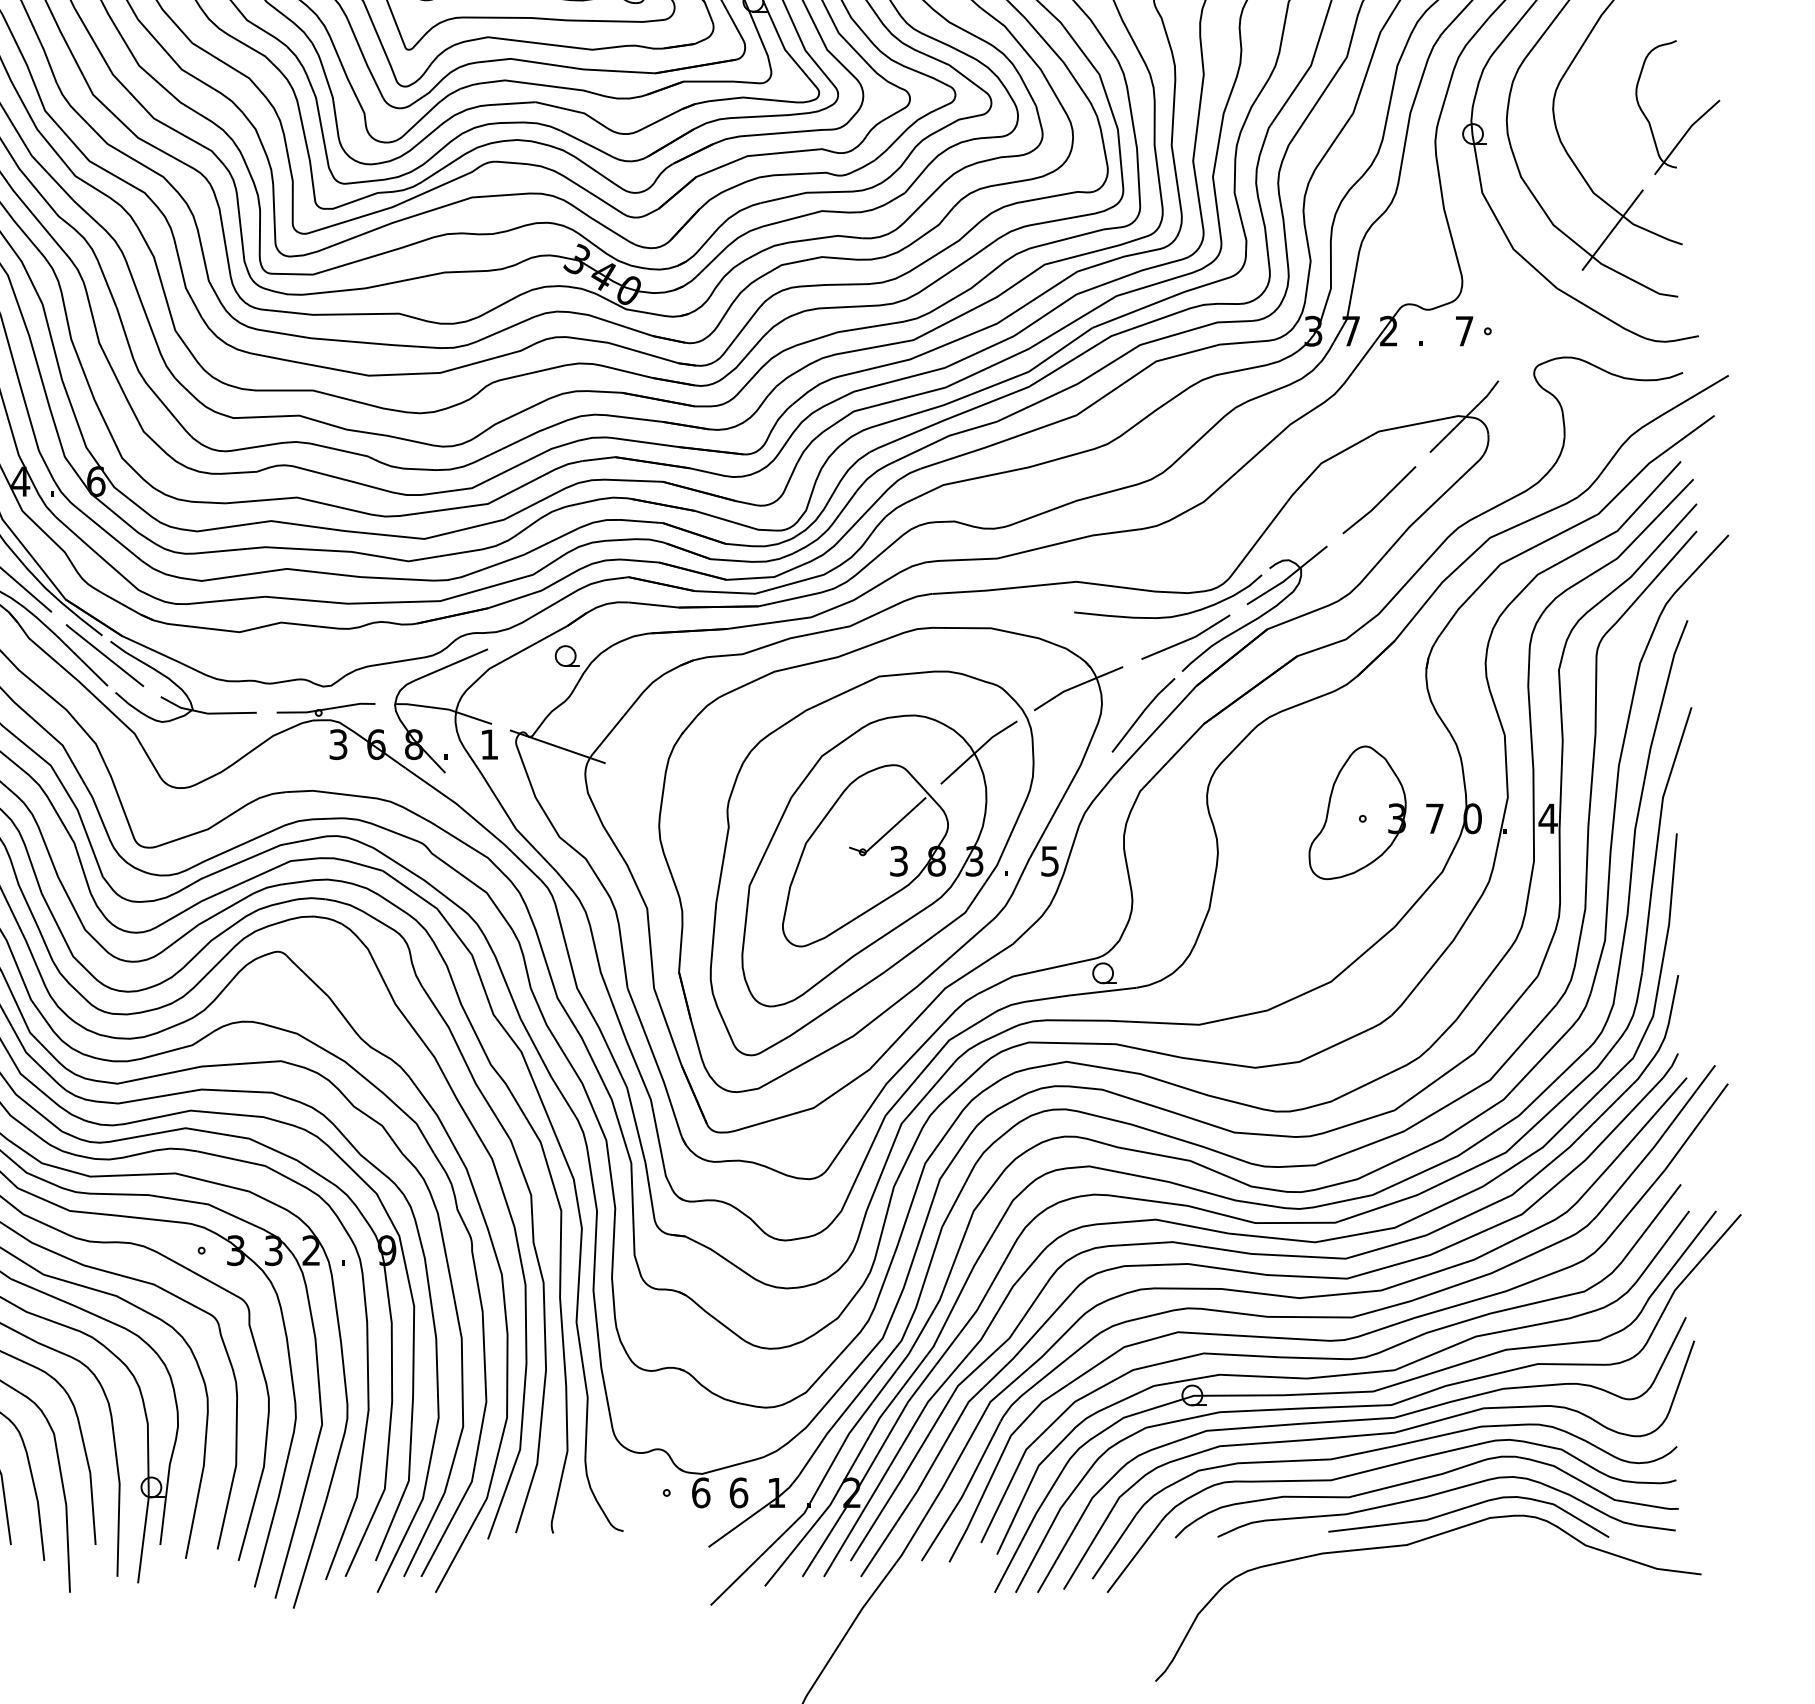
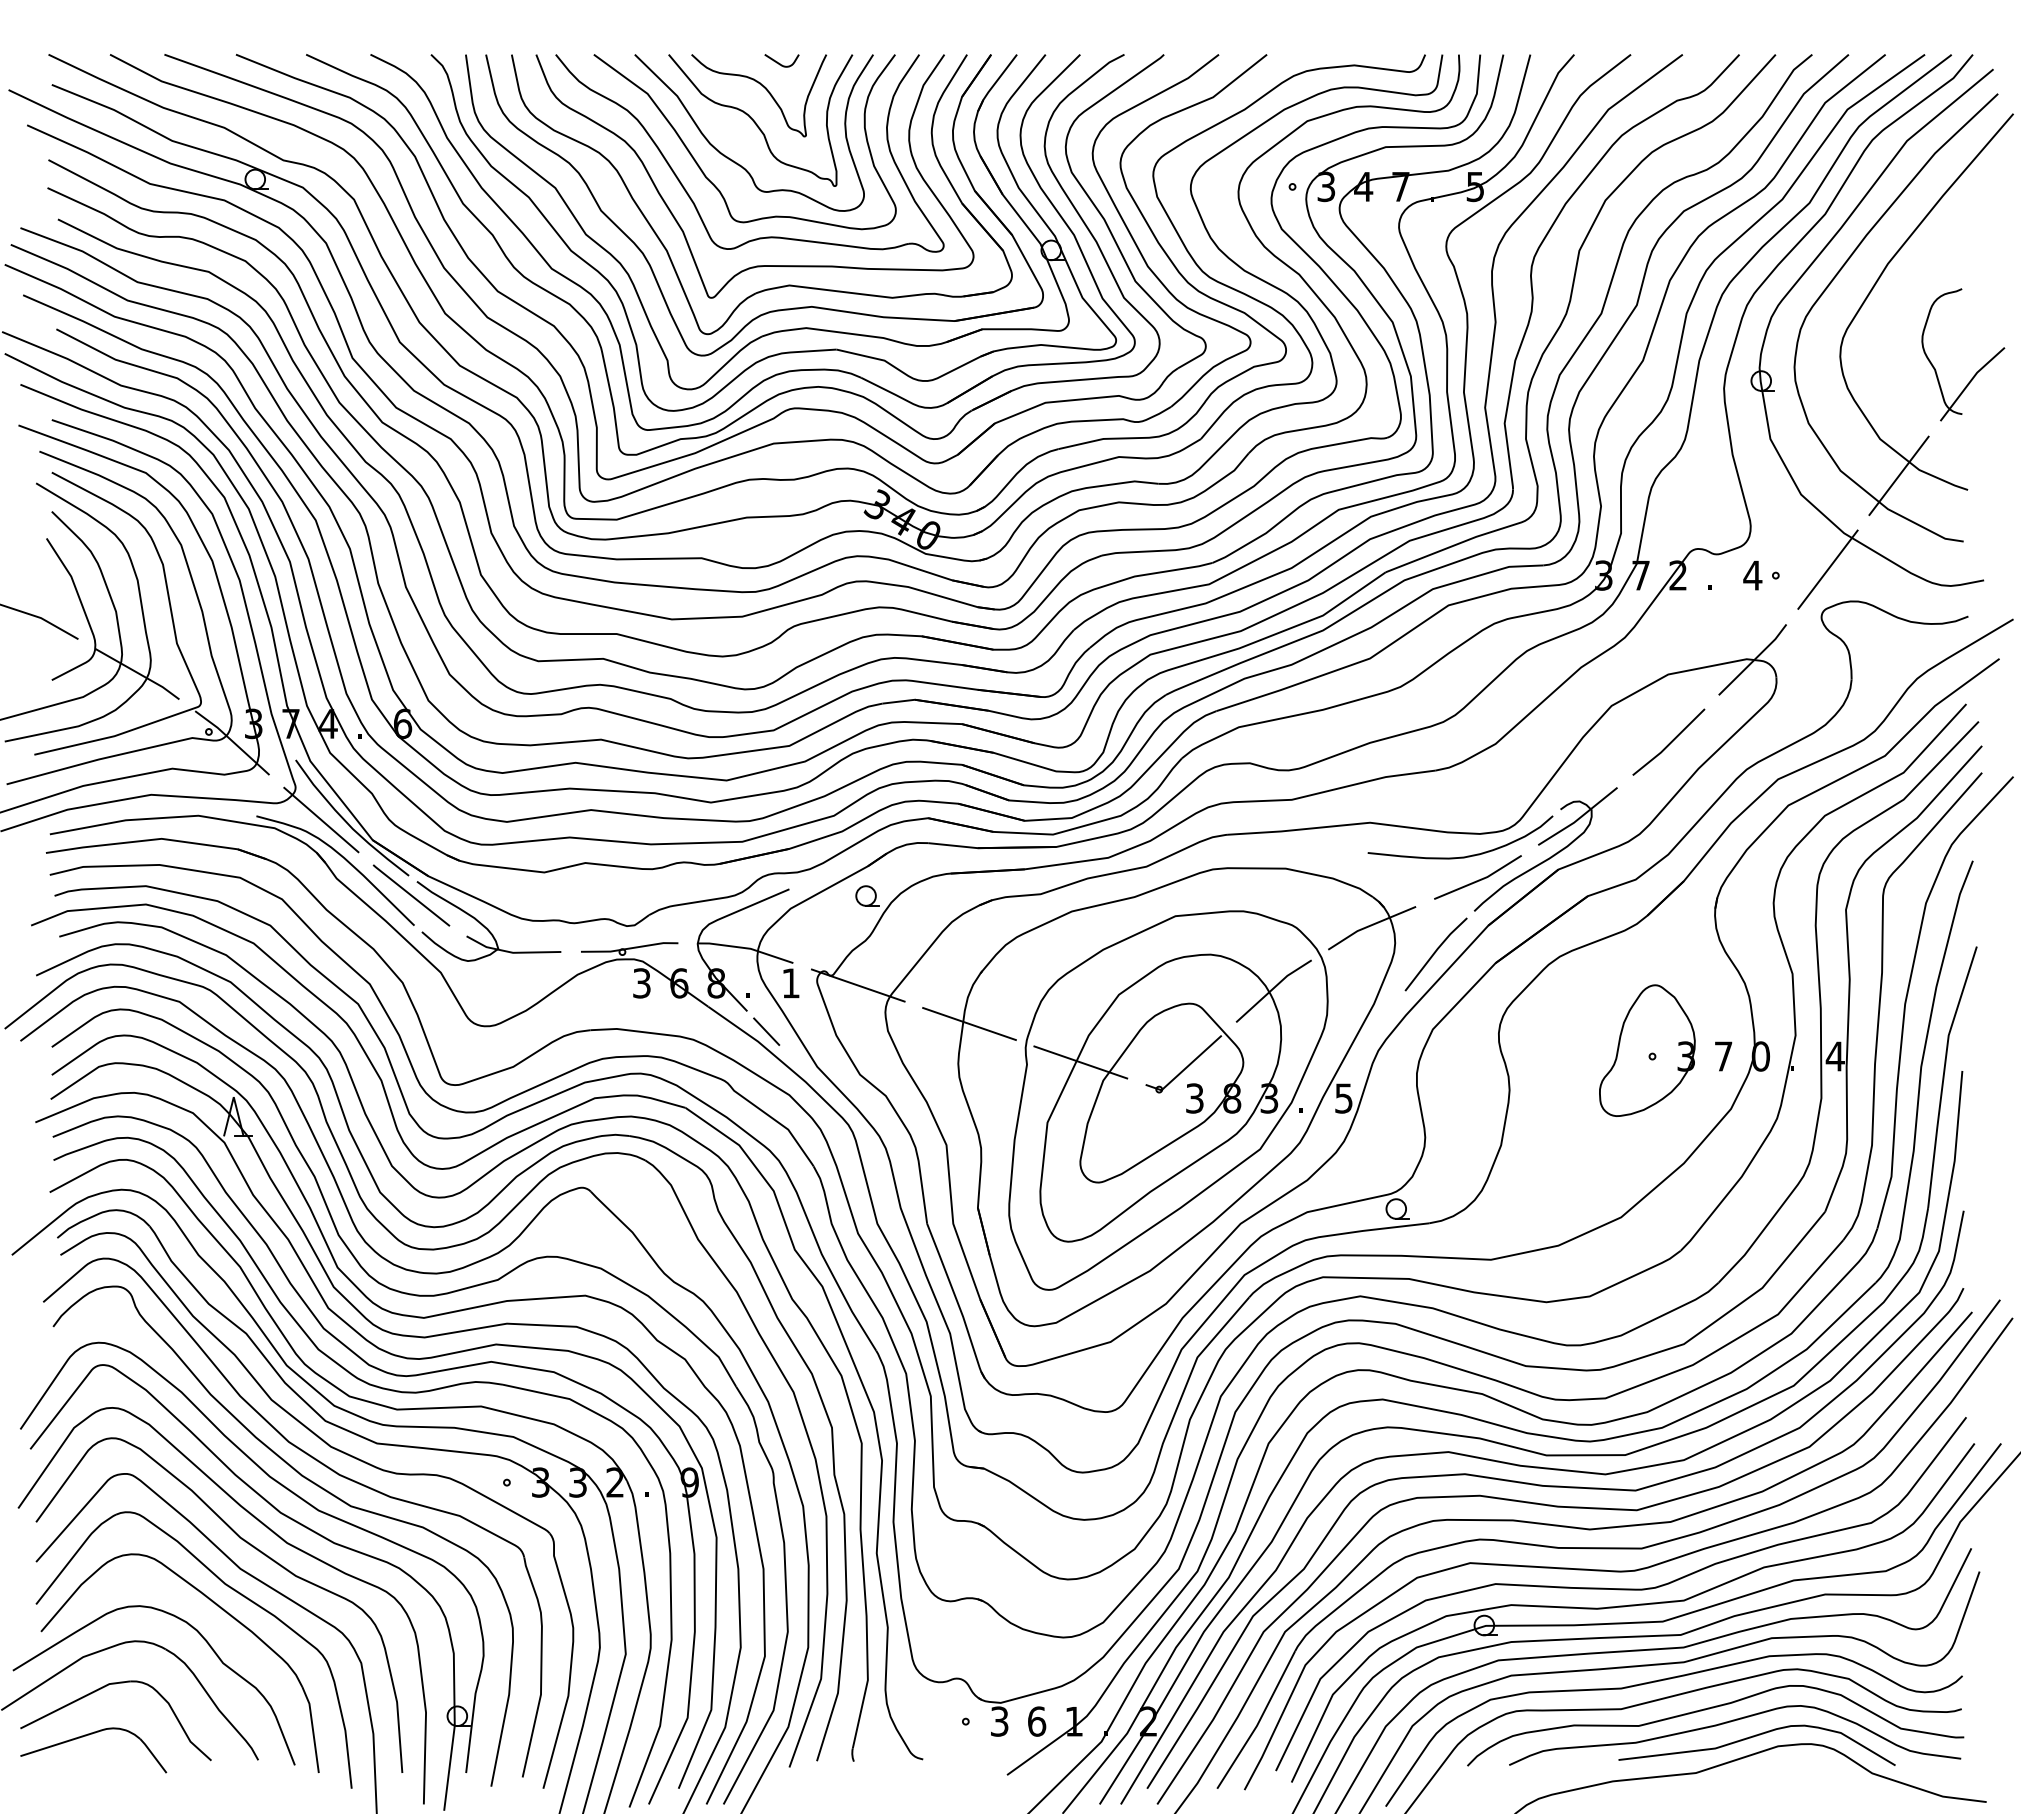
line: (1540, 325) -> (1827, 569), added
text: (1464, 331) -> (1752, 575), 7 -> 4
line: (670, 786) -> (969, 1024), added
line: (464, 793) -> (766, 1031), added
line: (783, 824) -> (1080, 1062), added
text: (700, 1492) -> (999, 1721), 6 -> 3

